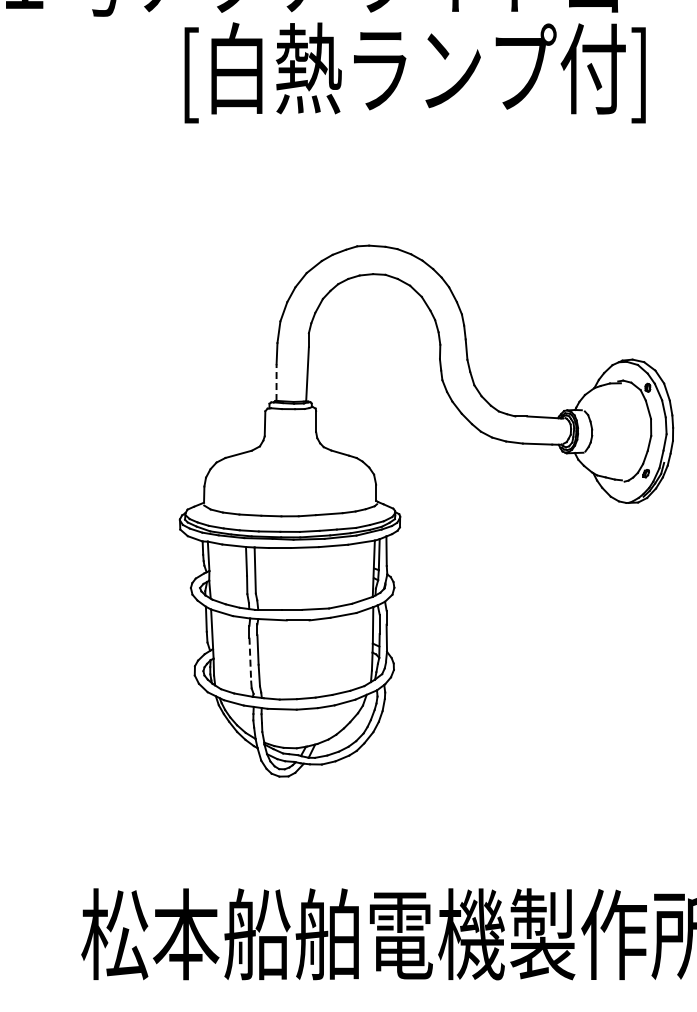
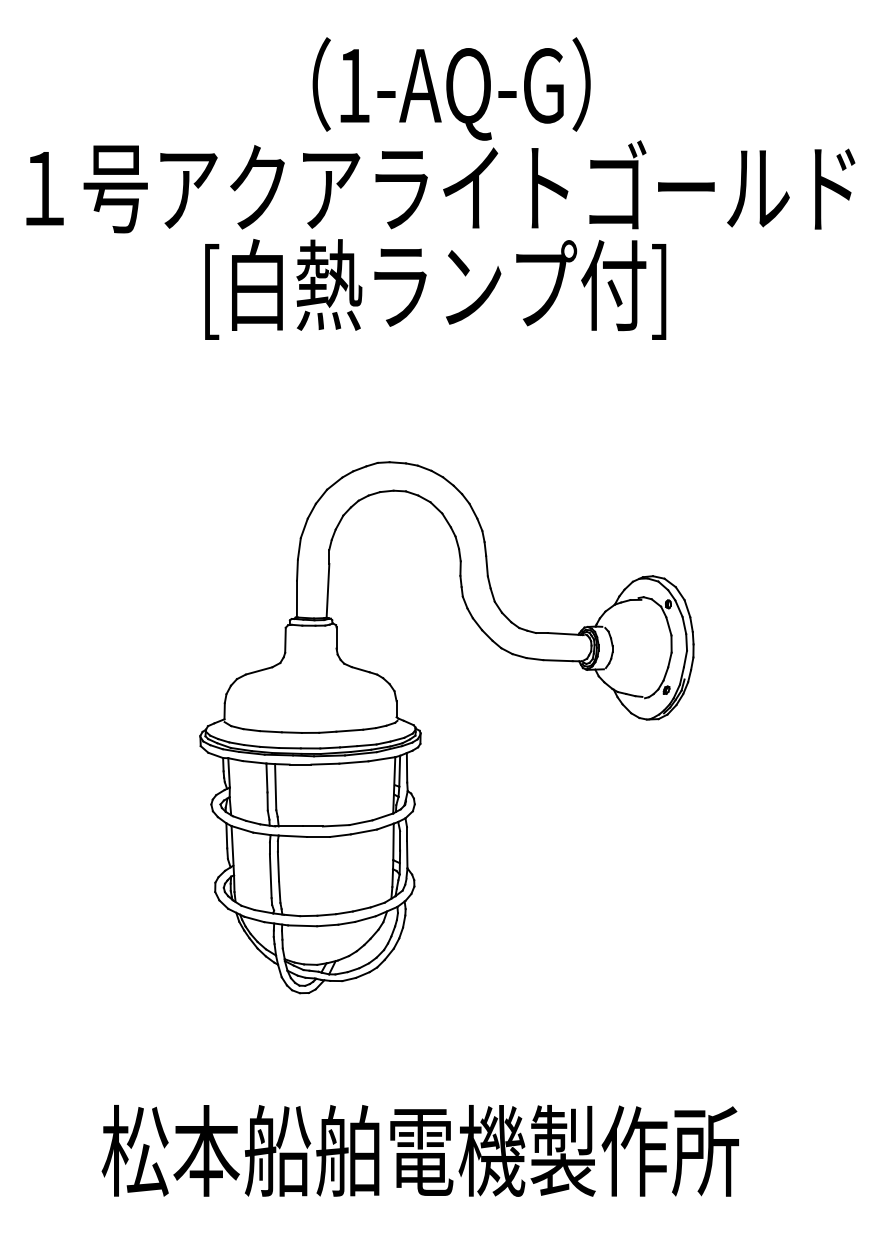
line: (277, 381) -> (297, 598), dashed -> solid
line: (250, 659) -> (270, 876), dashed -> solid

